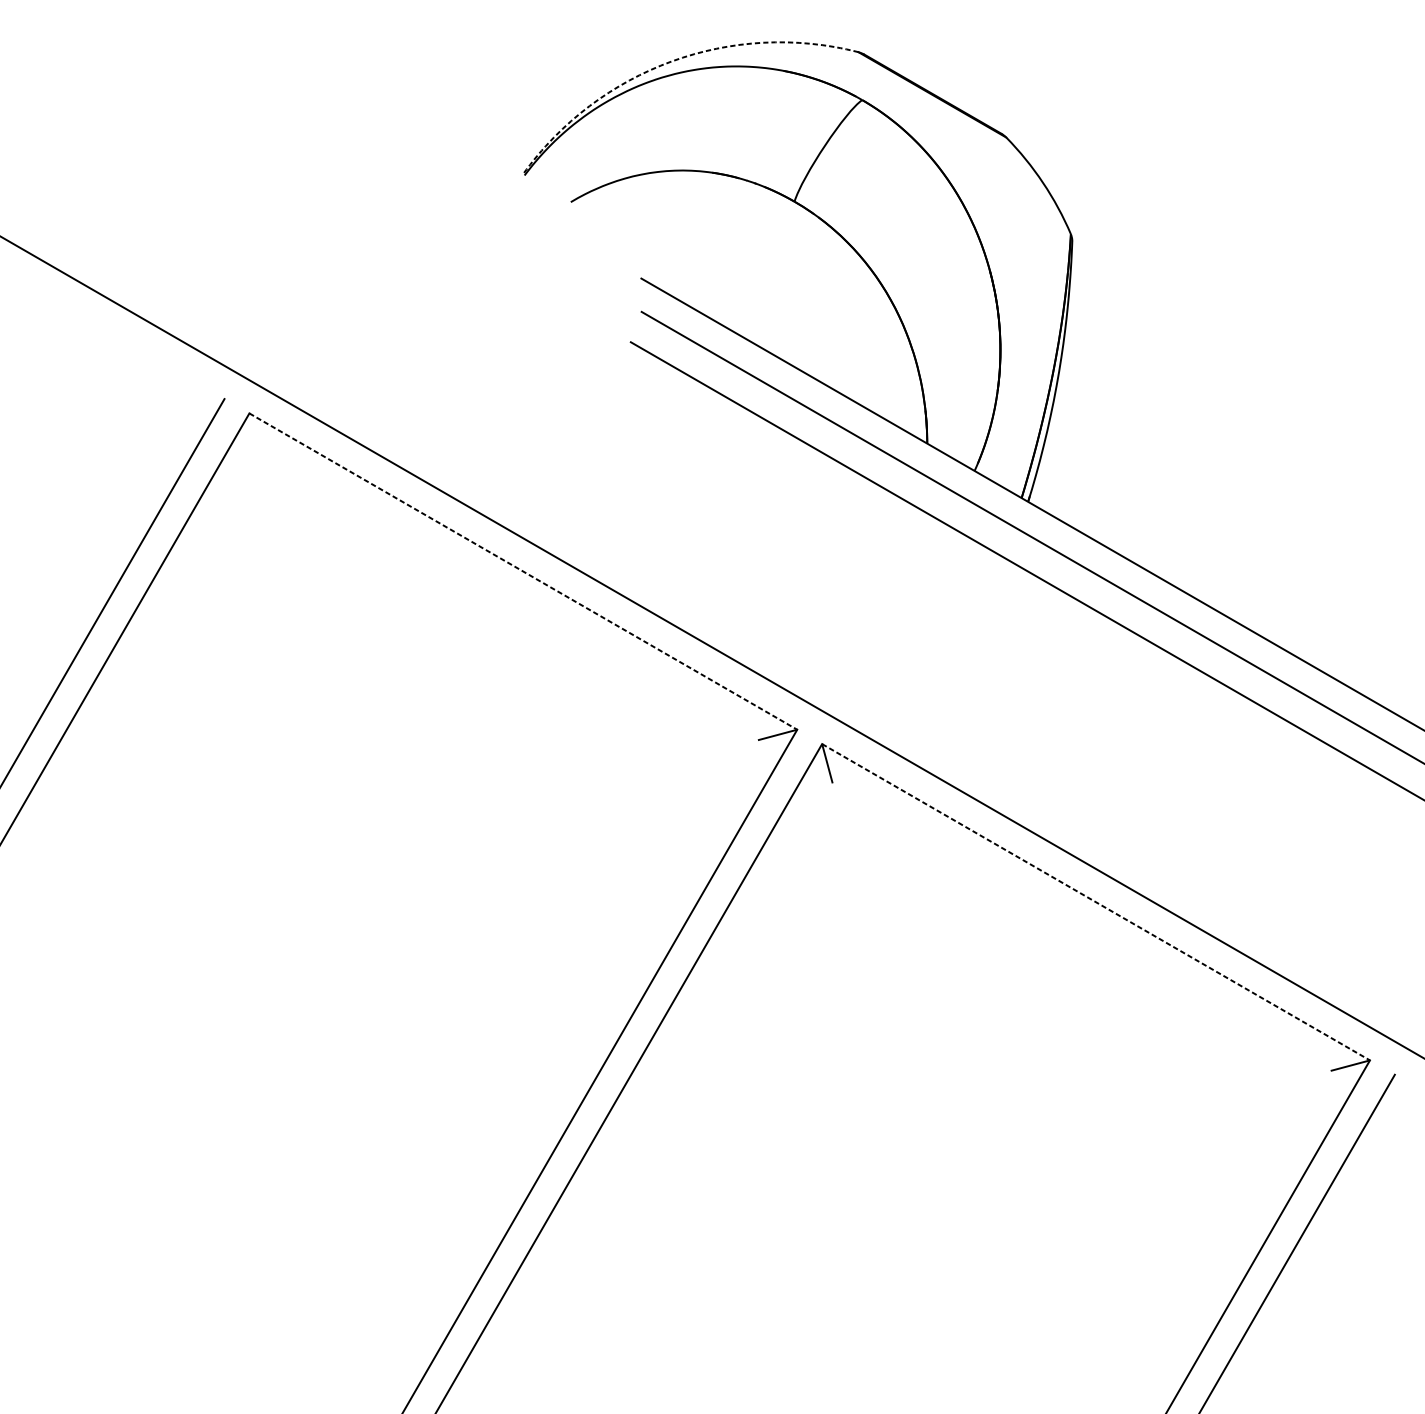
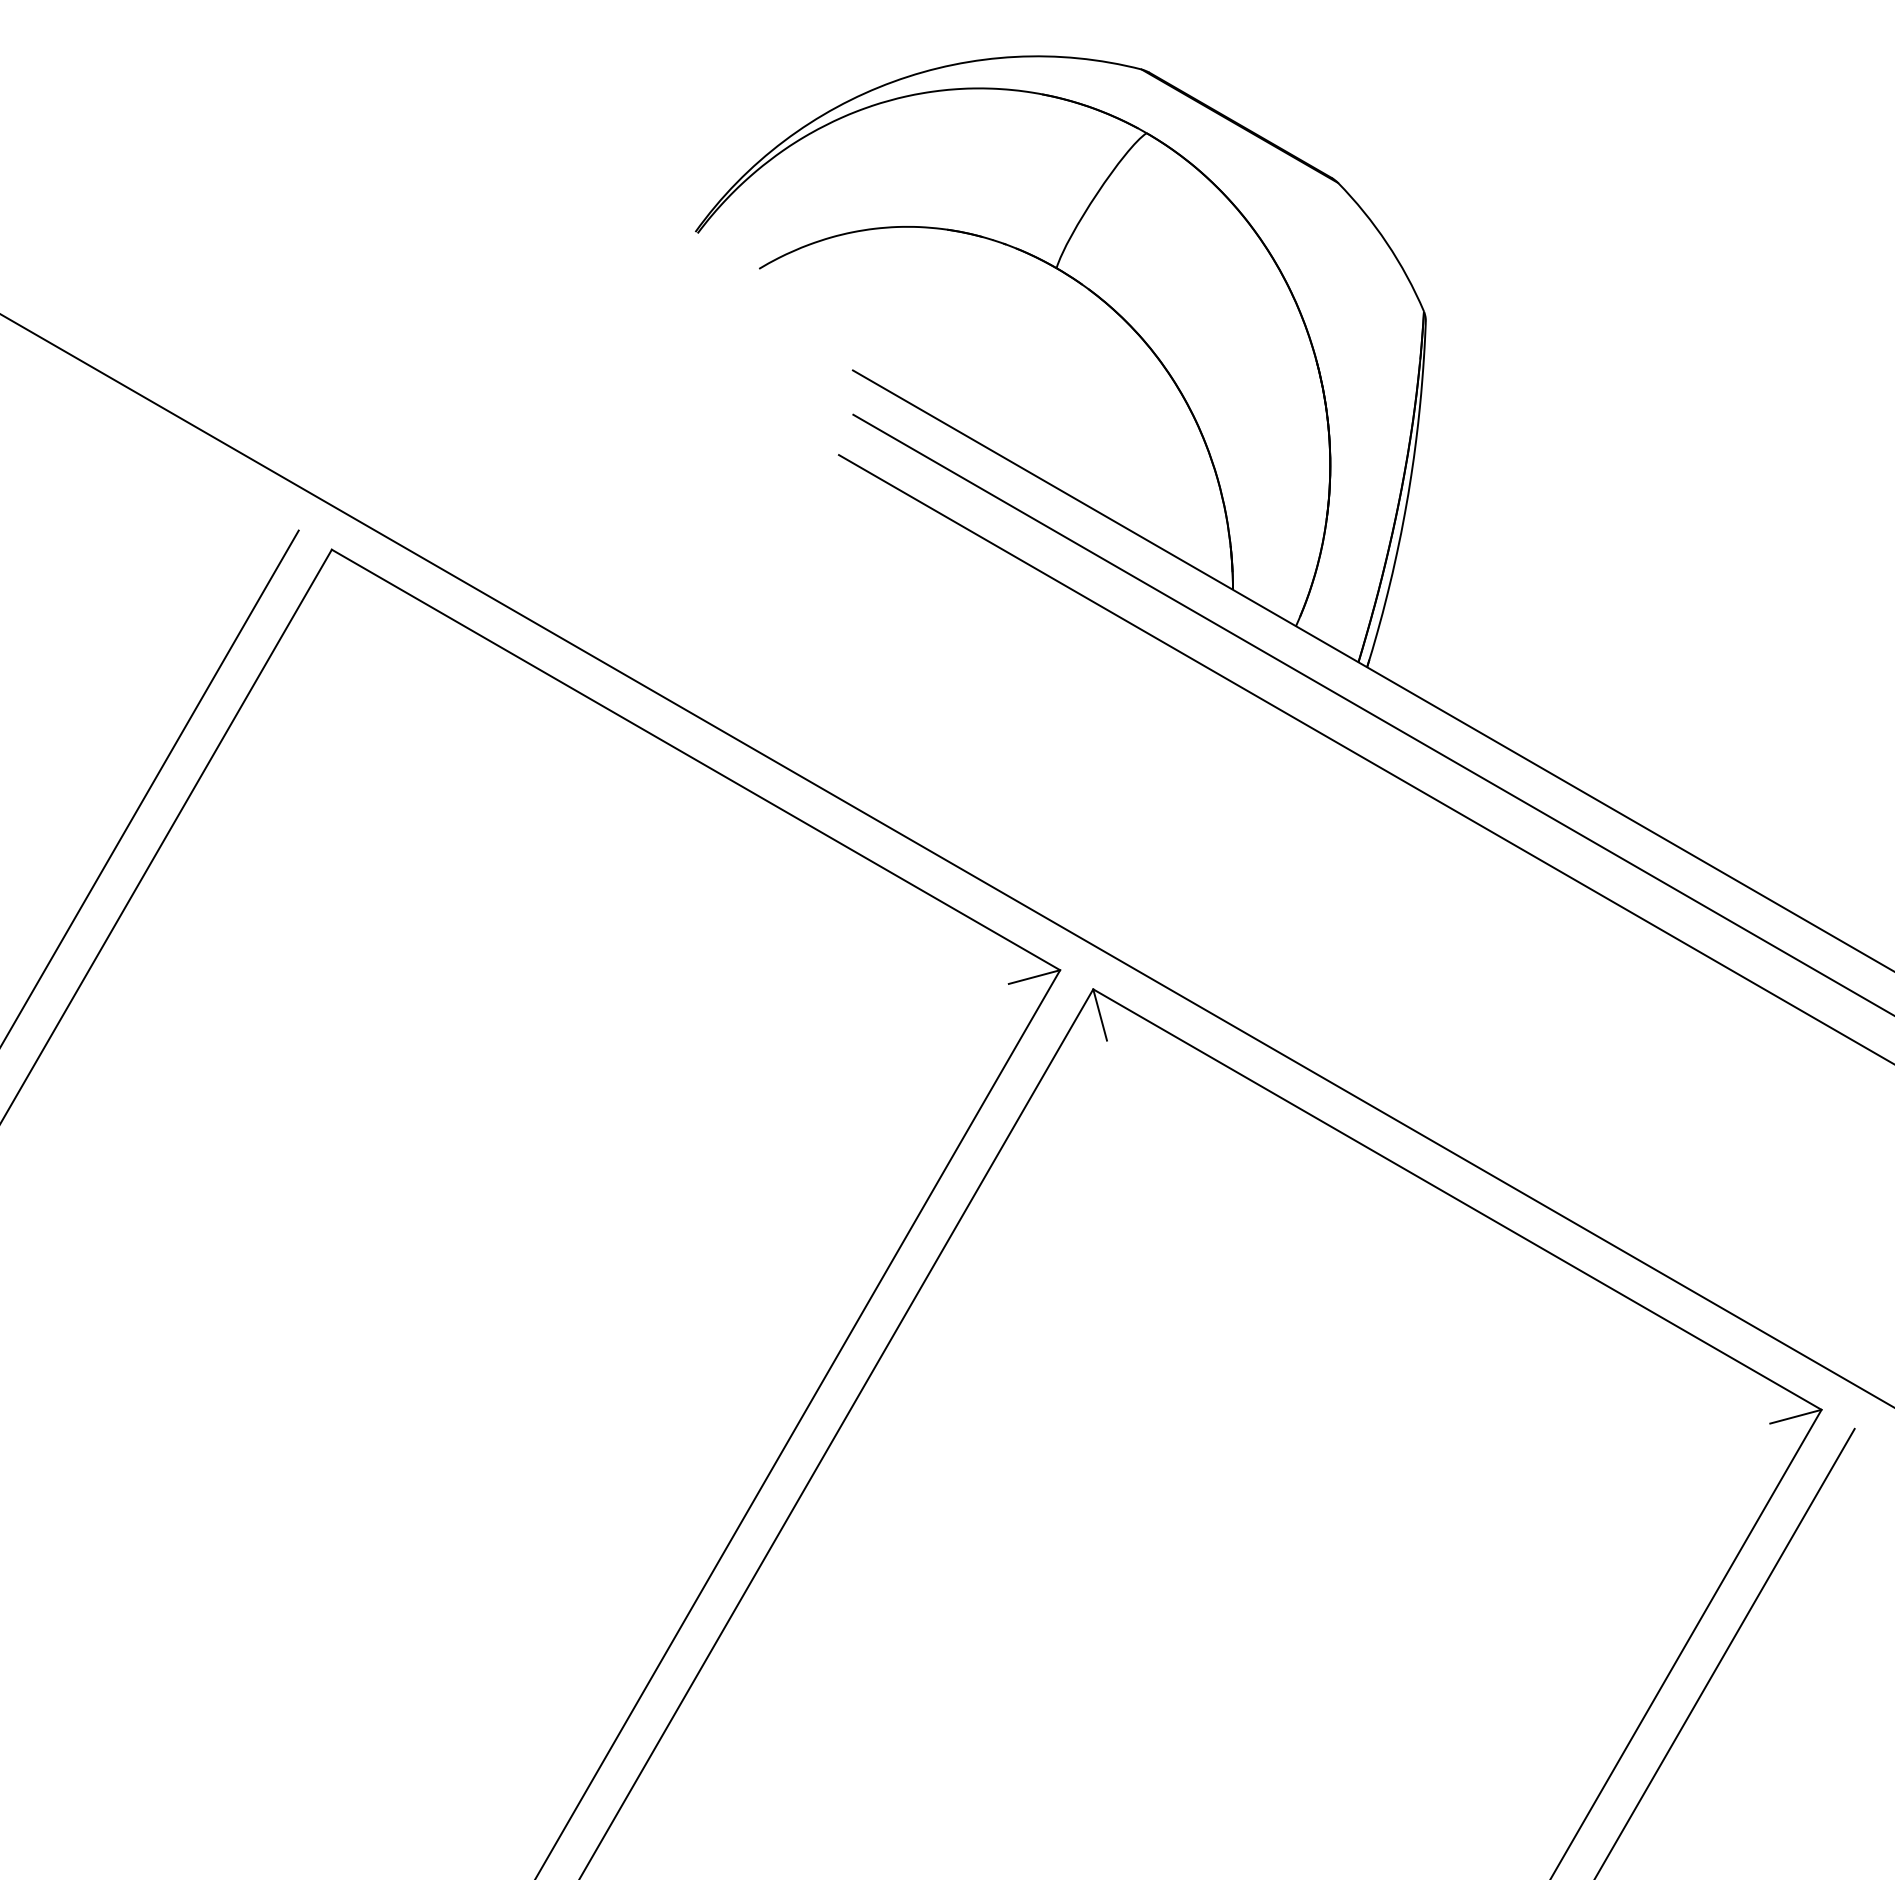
arc: (671, 61) -> (893, 81), dashed -> solid
line: (523, 571) -> (696, 760), dashed -> solid
line: (1096, 902) -> (1457, 1199), dashed -> solid

